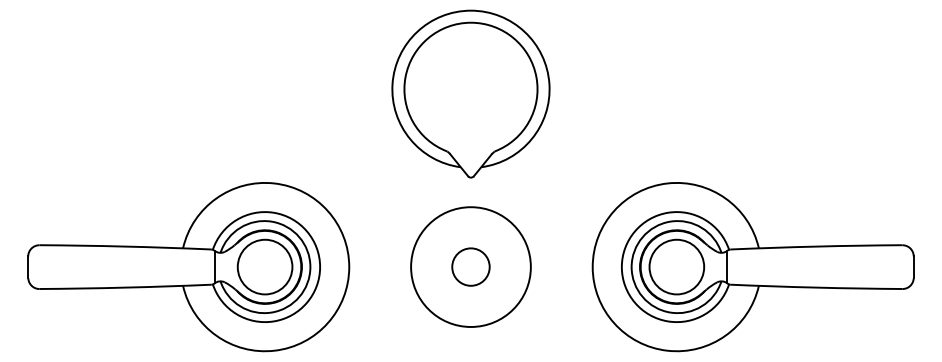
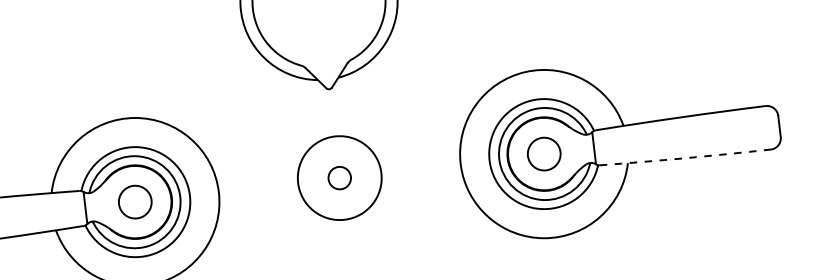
circle: (264, 266) -> (134, 201), size x0.6
circle: (470, 266) -> (339, 177), size x0.6
circle: (470, 266) -> (339, 177), size x0.7
circle: (676, 266) -> (543, 153), size x0.6
arc: (816, 287) -> (685, 158), solid -> dashed

